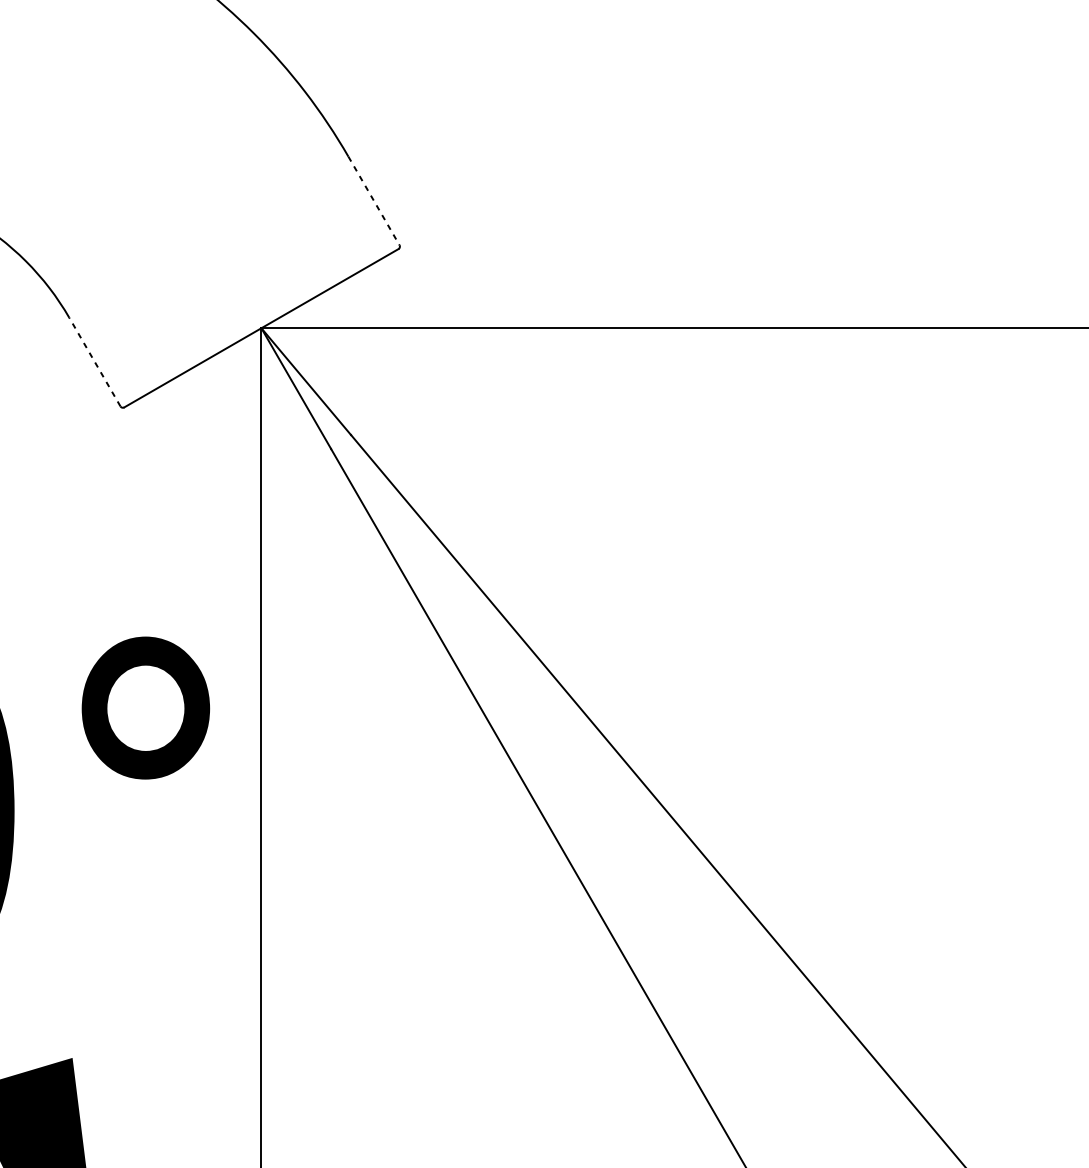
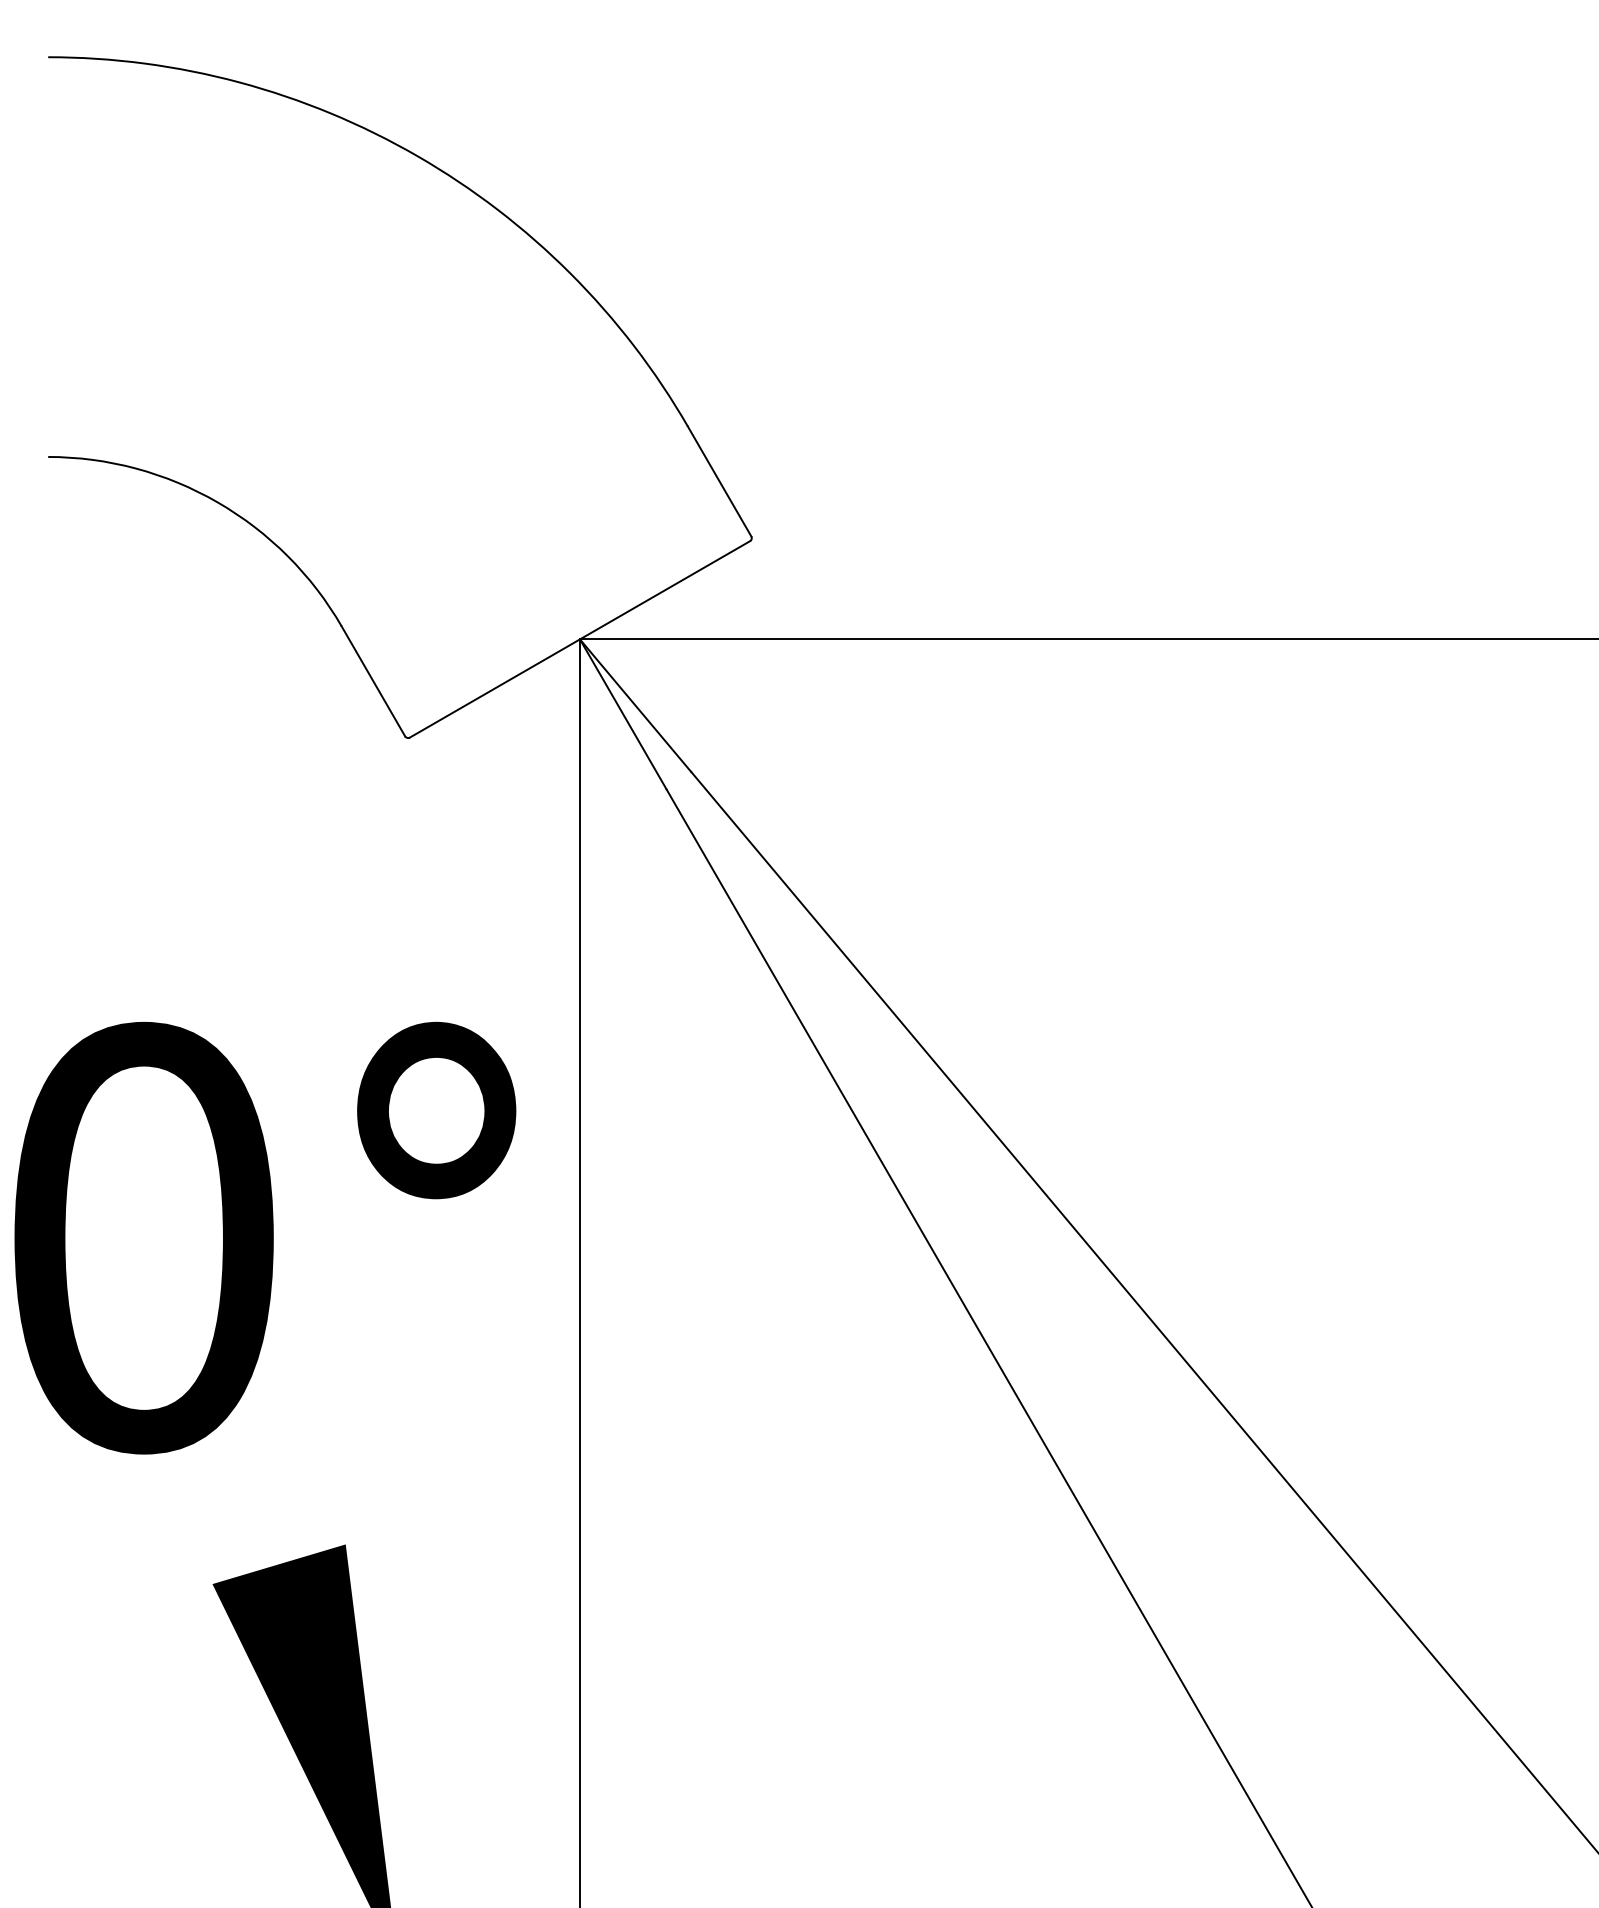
line: (373, 200) -> (719, 481), dashed -> solid
line: (94, 361) -> (373, 680), dashed -> solid

